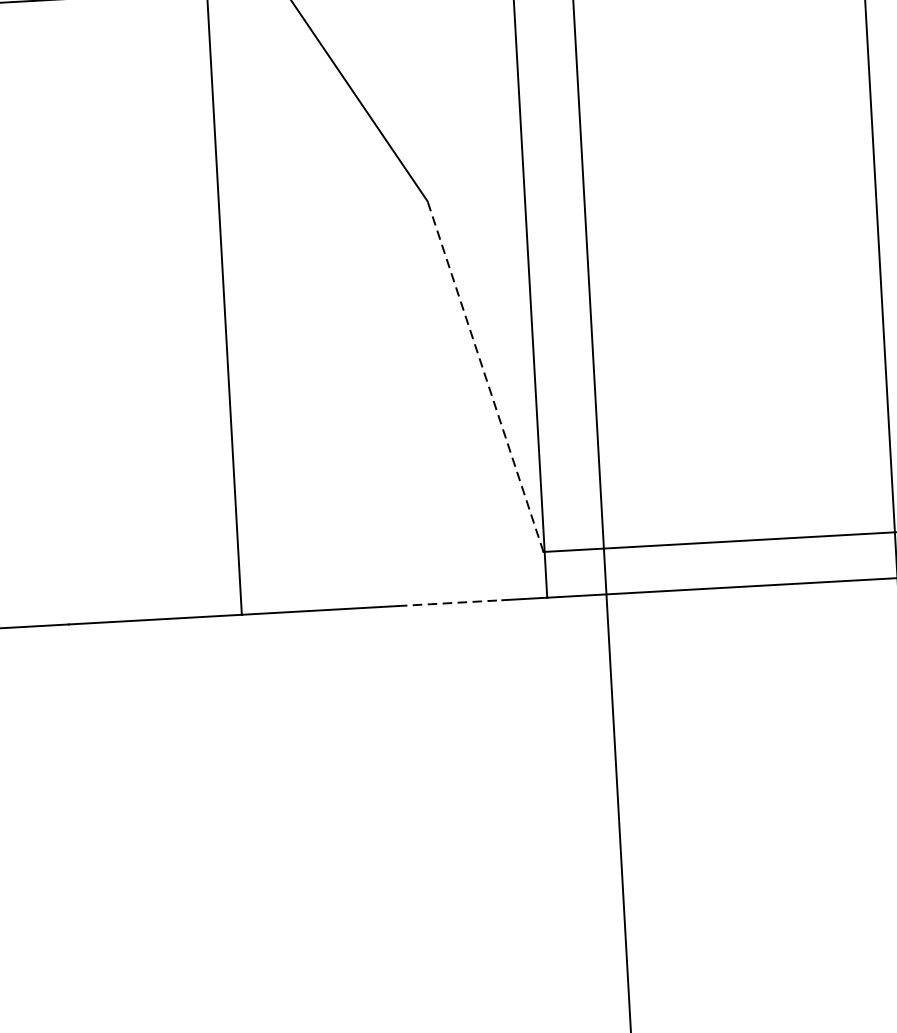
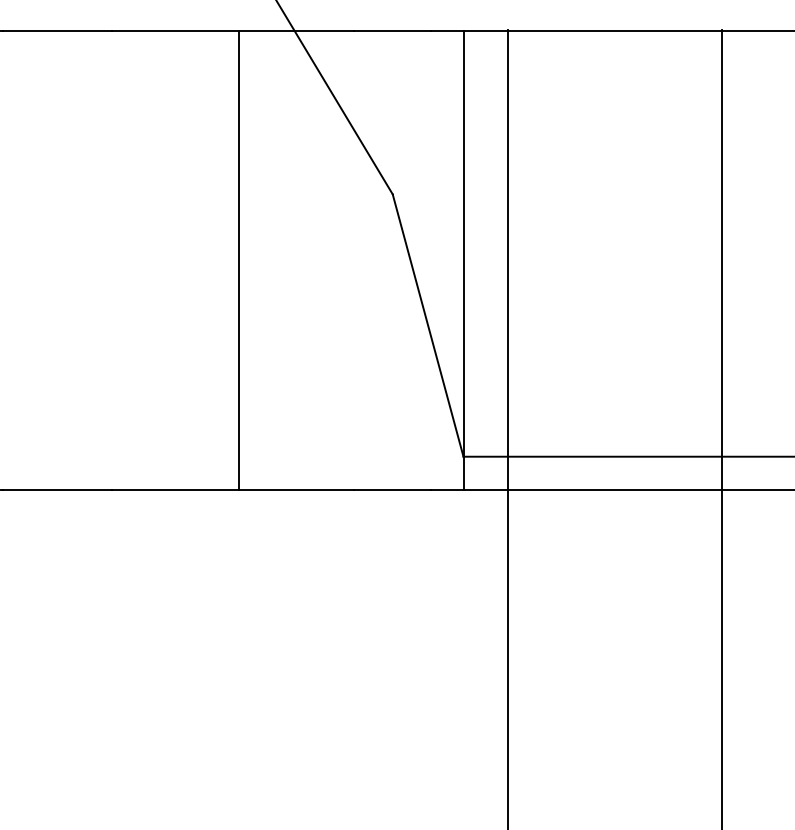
line: (486, 376) -> (428, 325), dashed -> solid
line: (451, 603) -> (393, 490), dashed -> solid

